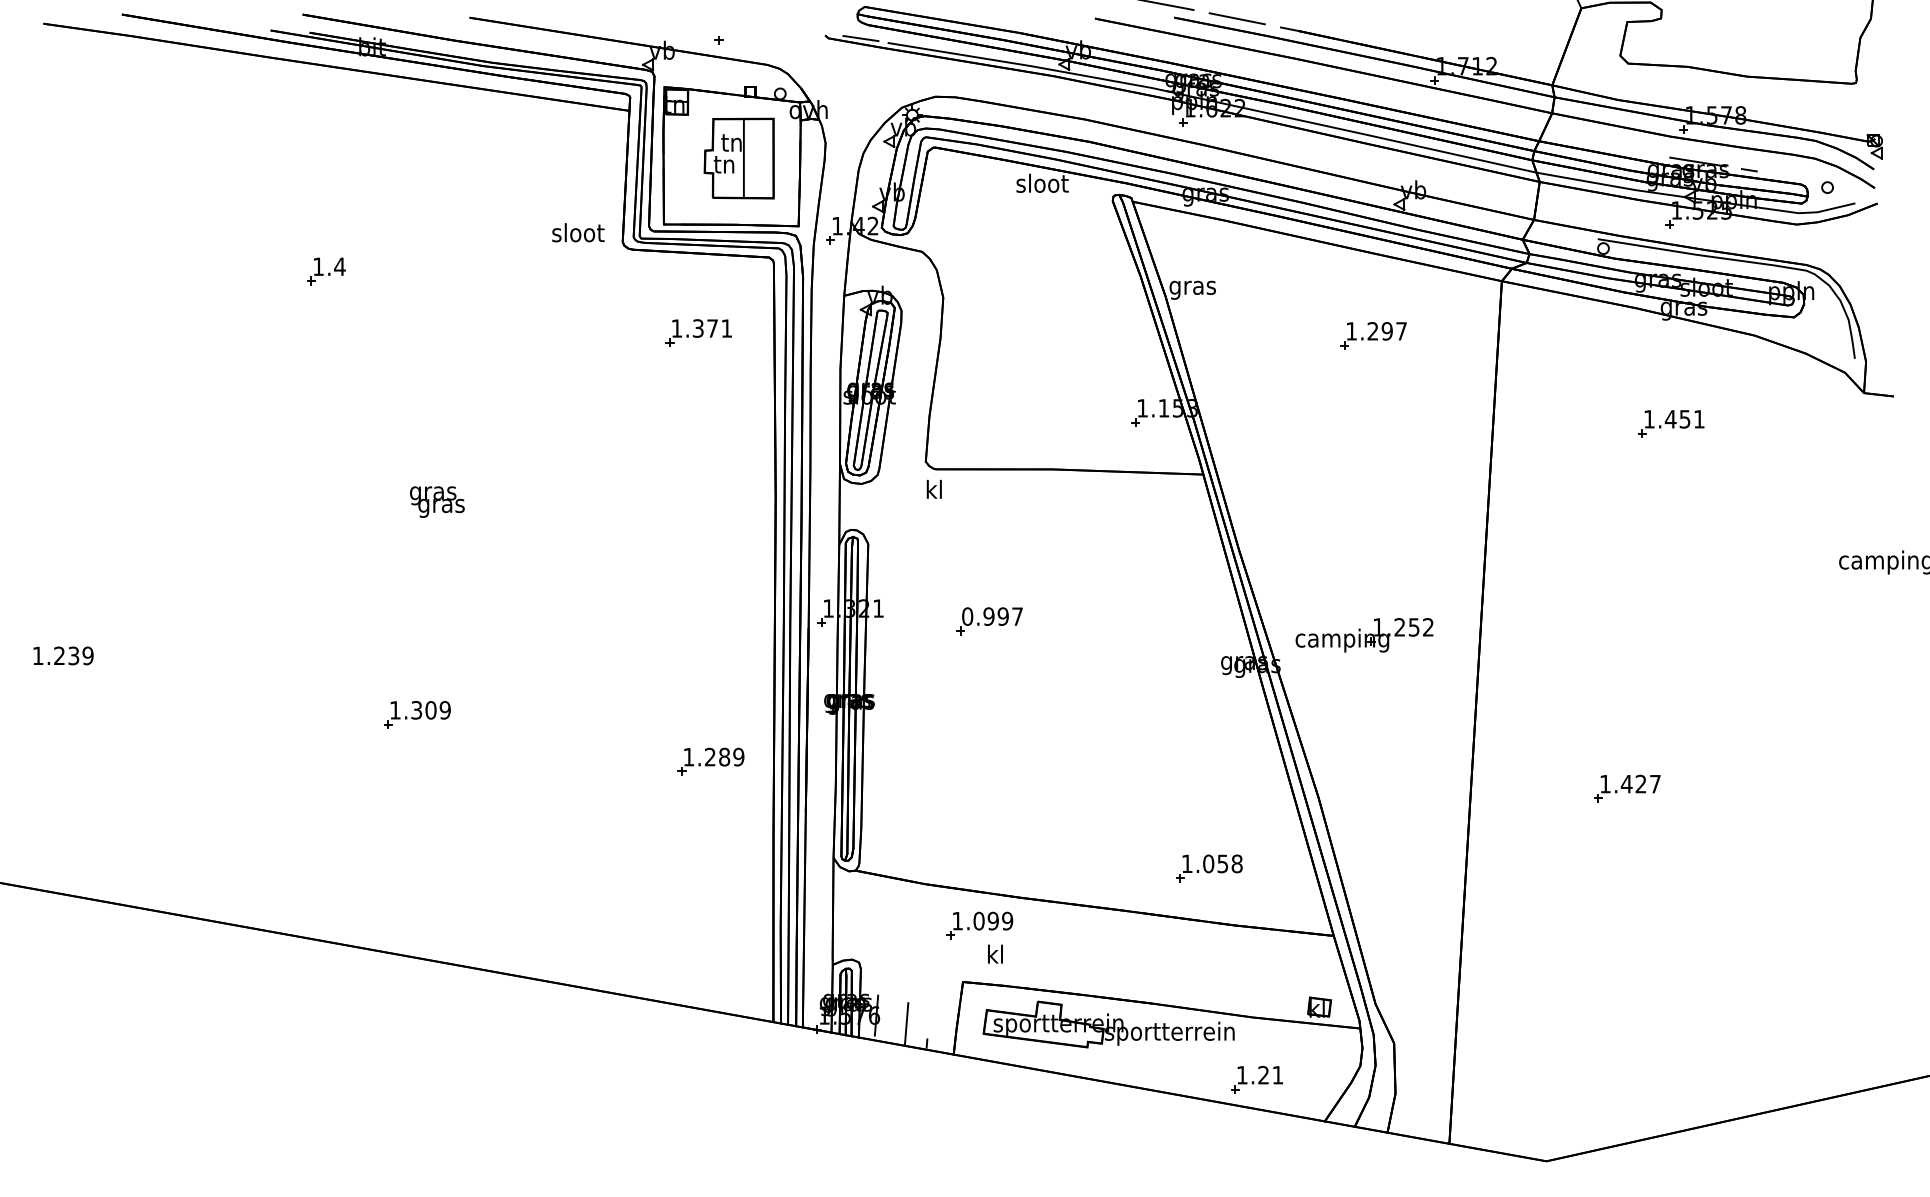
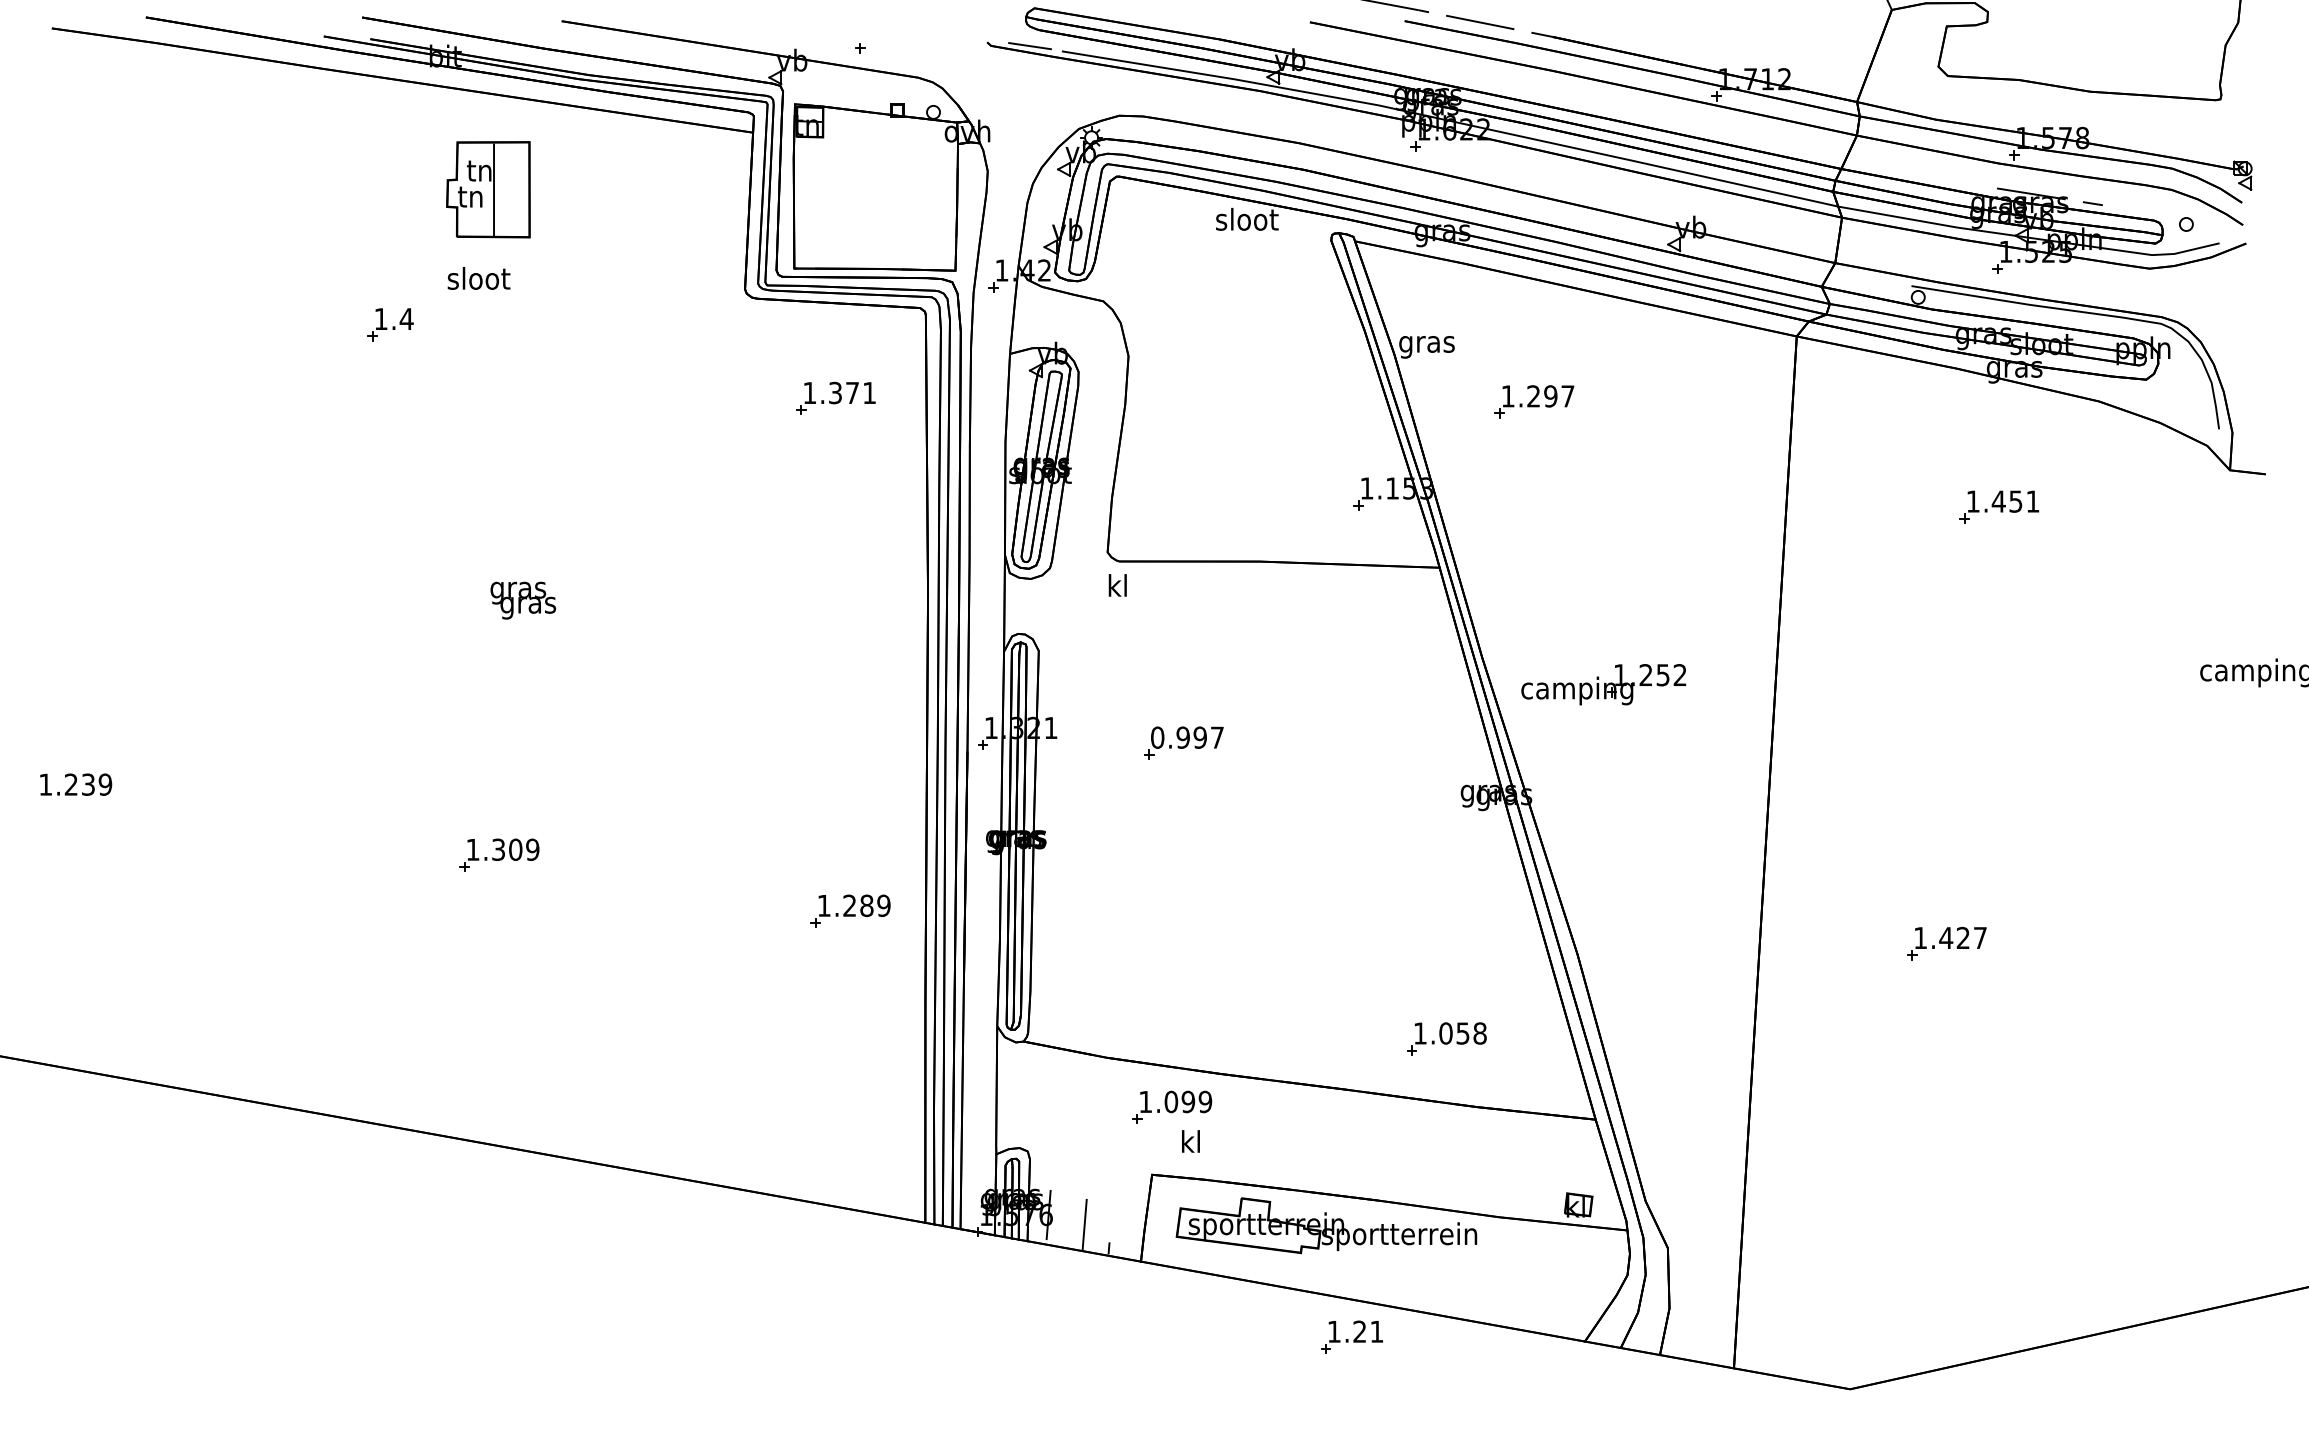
part: (738, 158) -> (487, 189), moved
text: (578, 232) -> (479, 278), moved
part: (1373, 335) -> (1534, 401), moved
part: (1364, 635) -> (1603, 684), moved
part: (1256, 1079) -> (1351, 1336), moved

